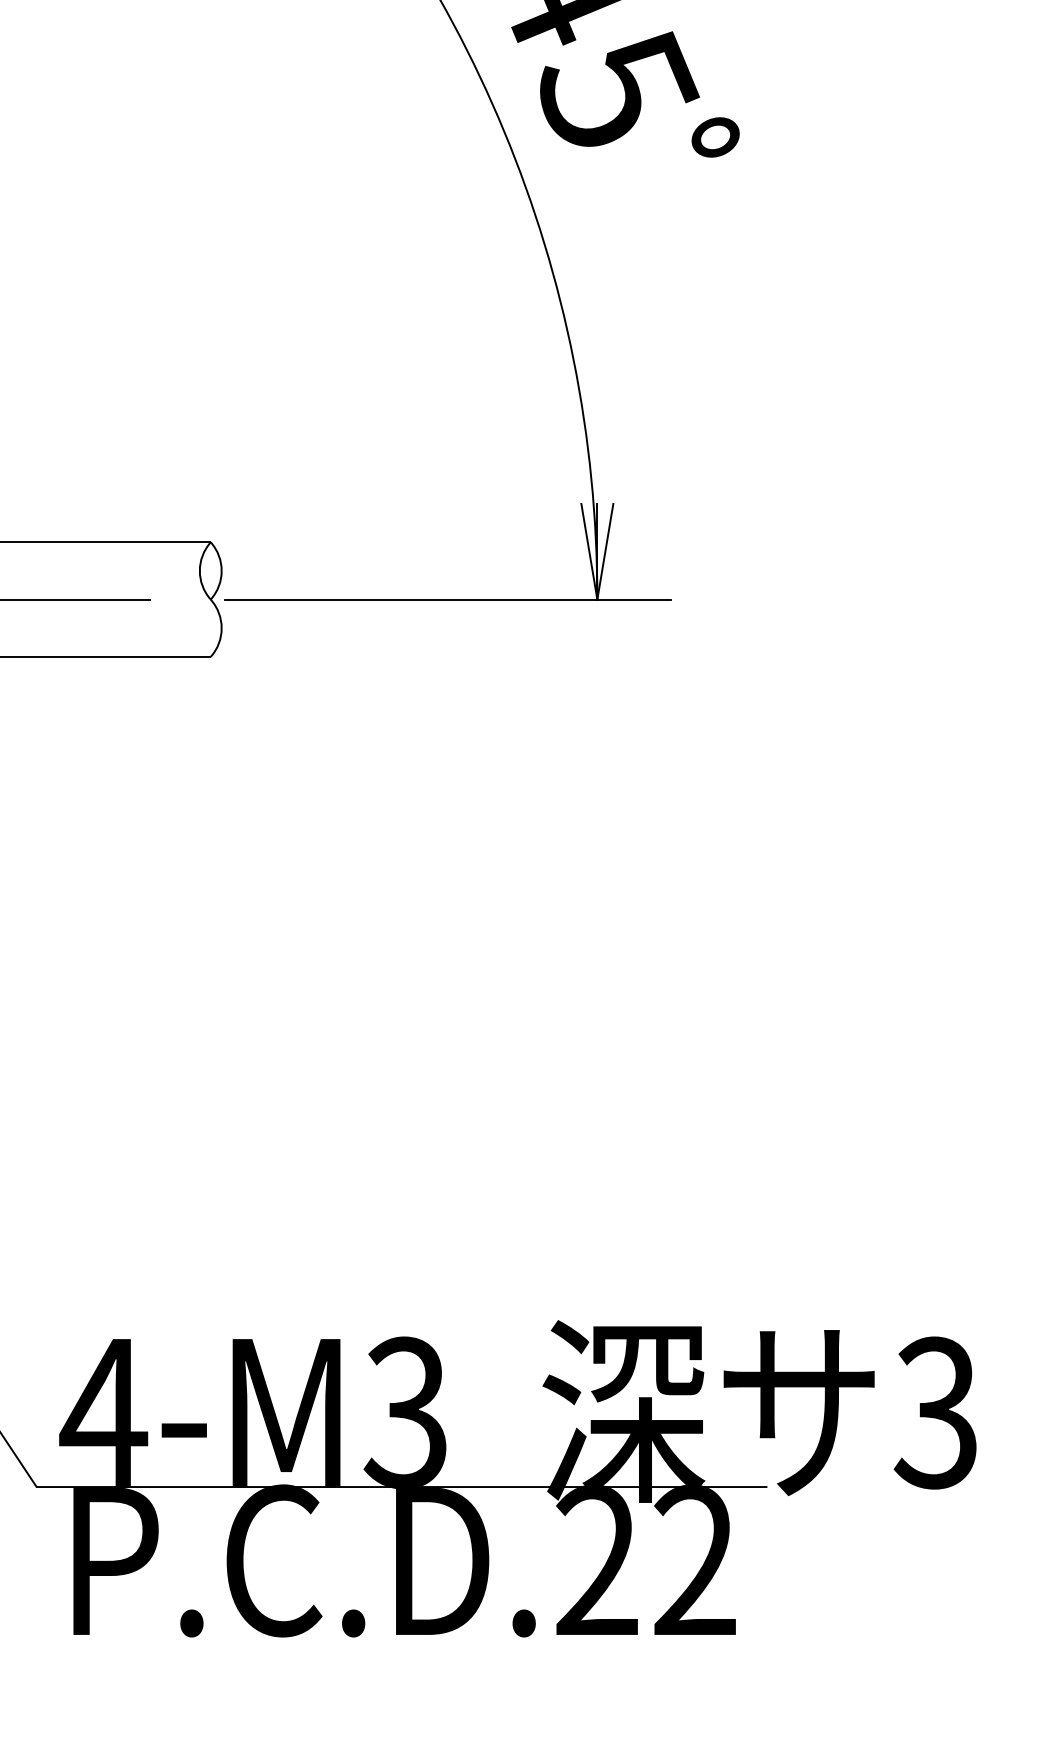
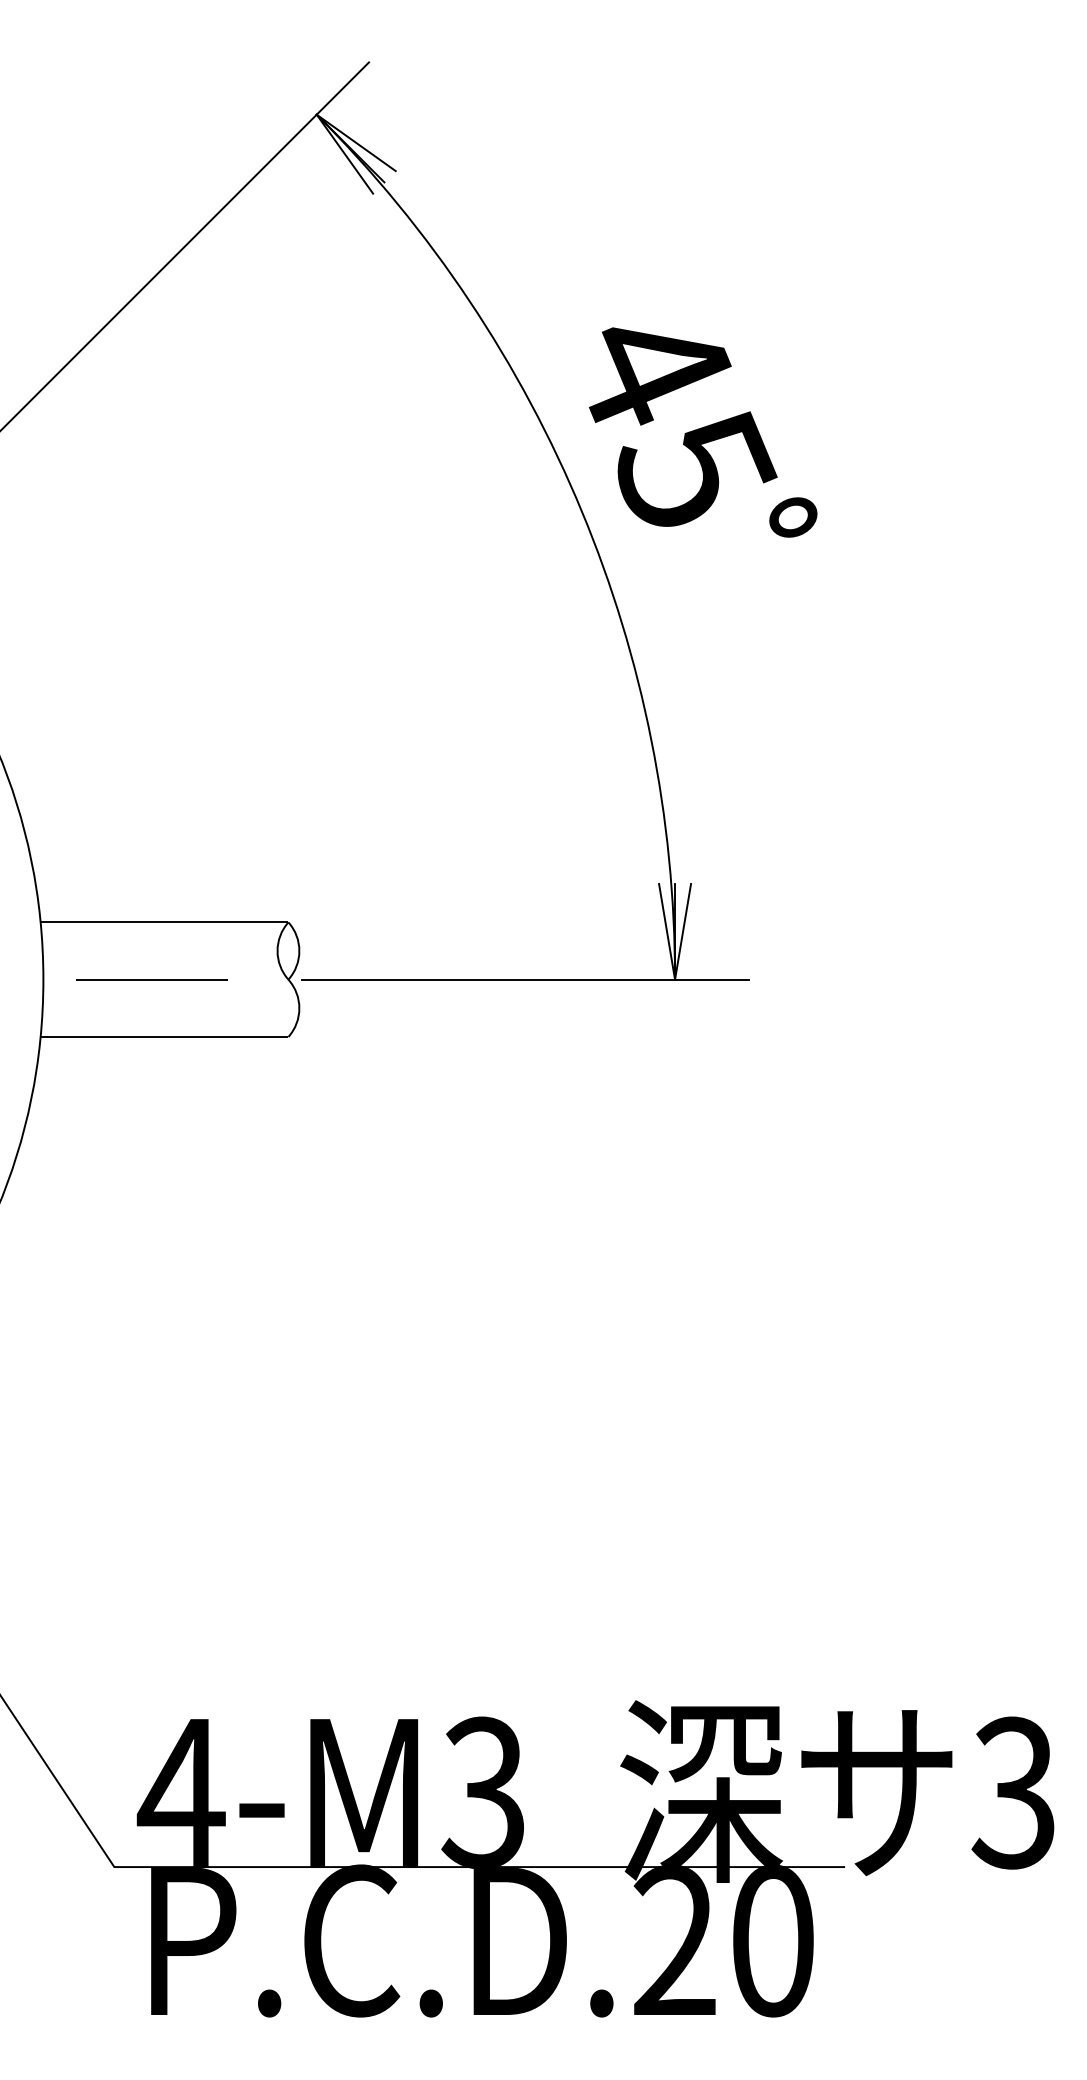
text: (694, 1561) -> (772, 1941), P.C.D.22 -> P.C.D.20

